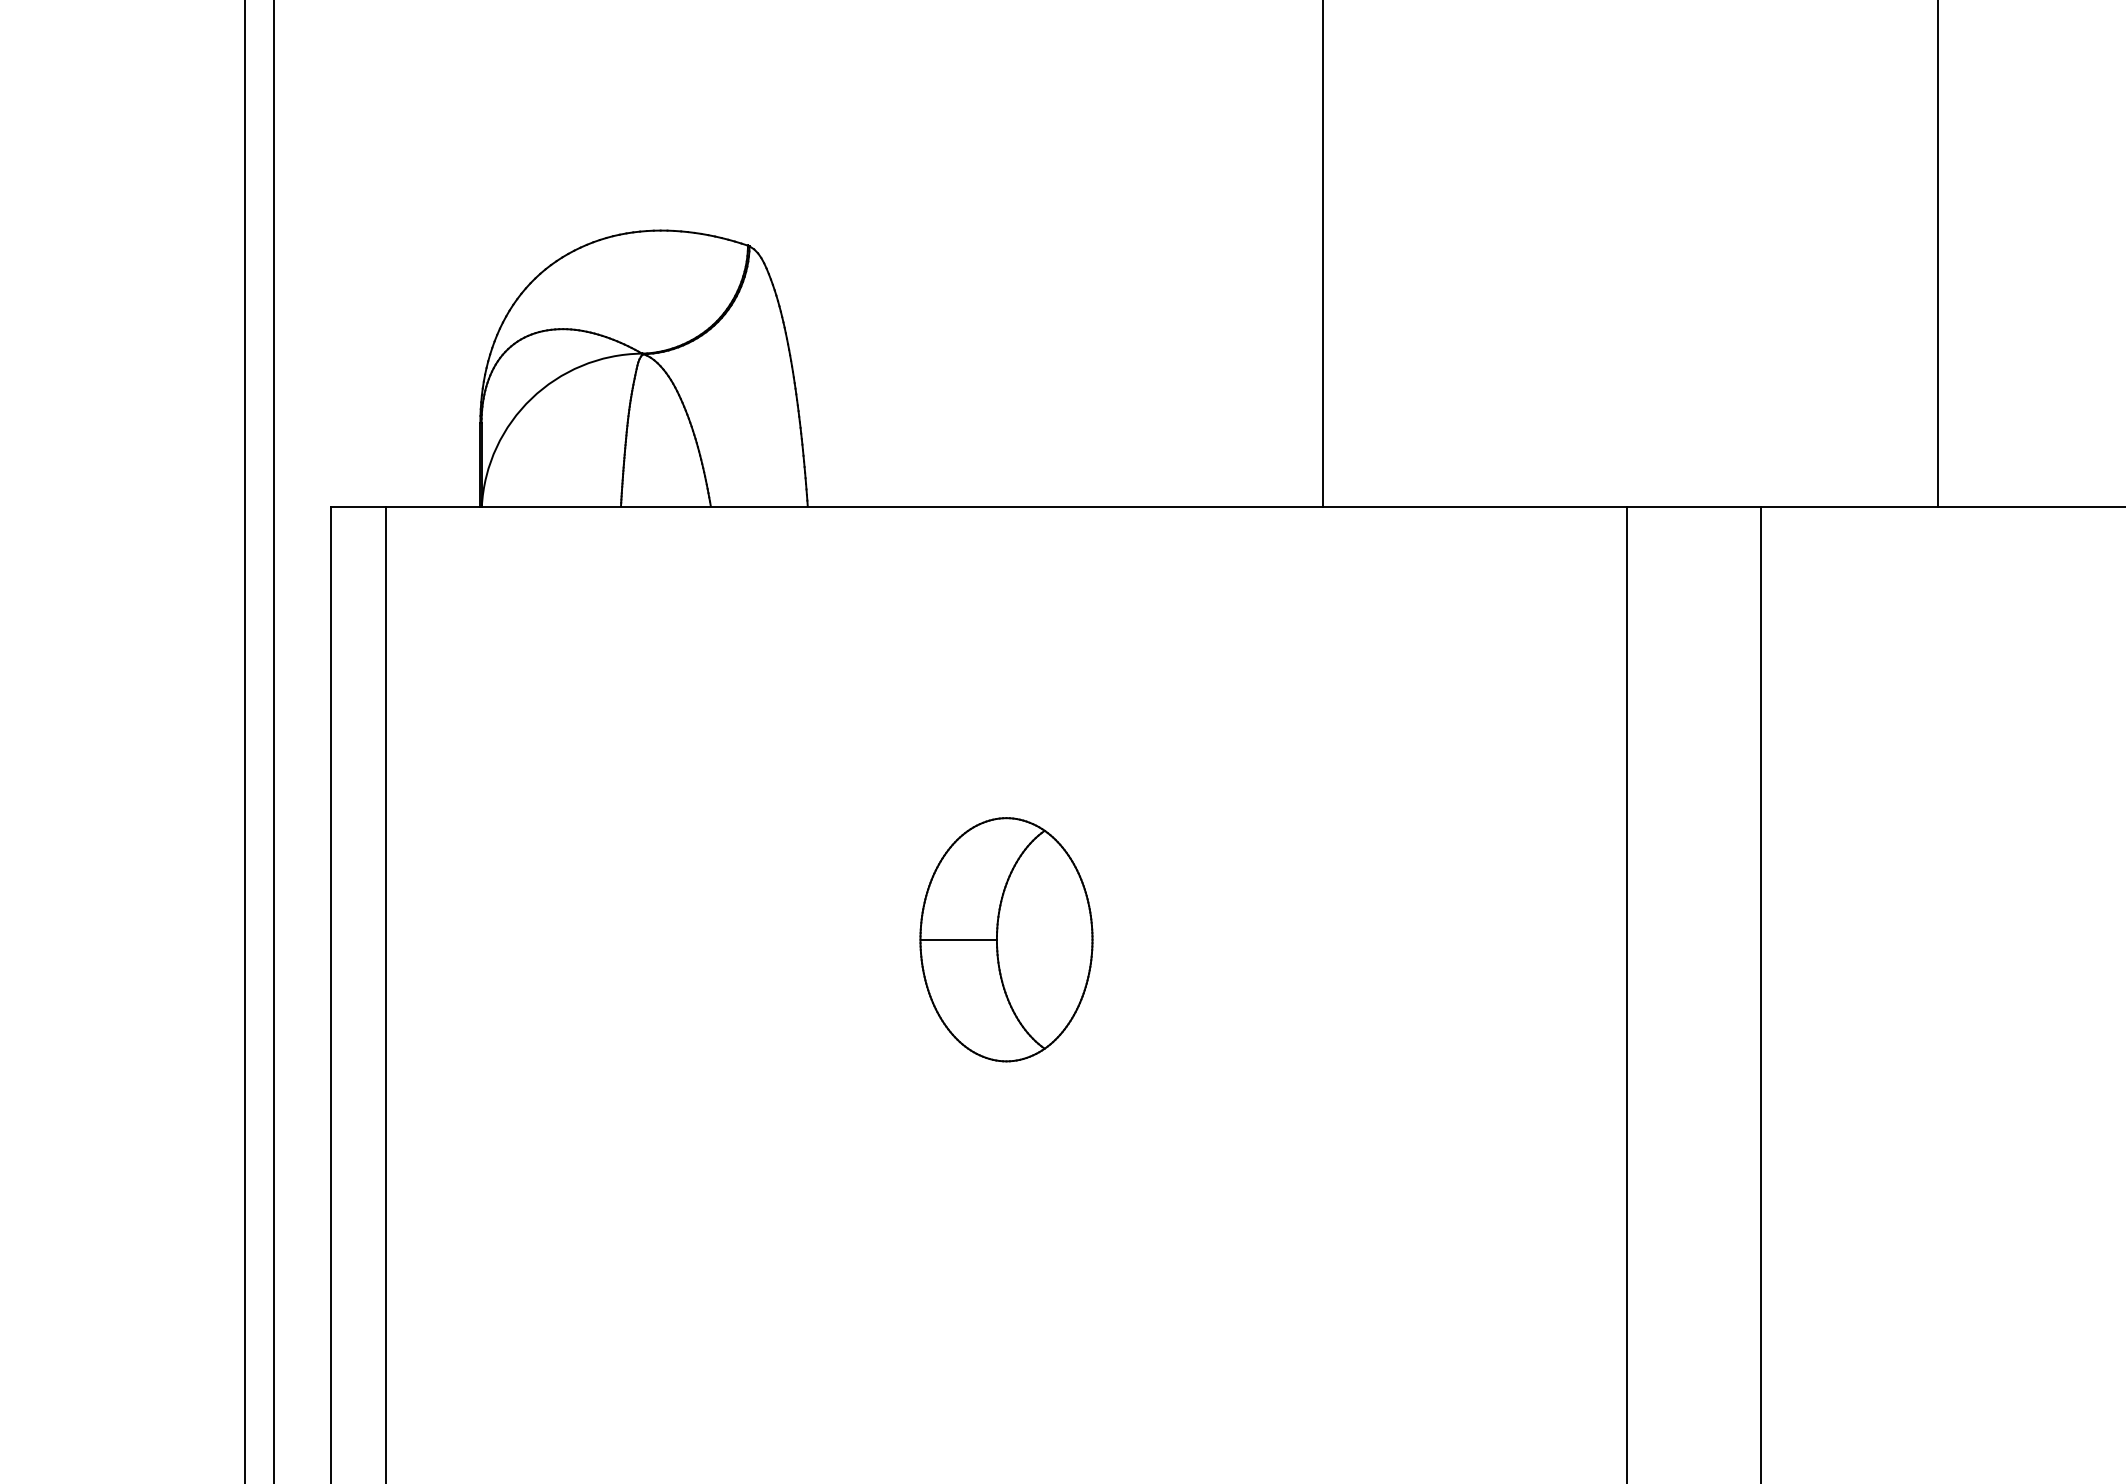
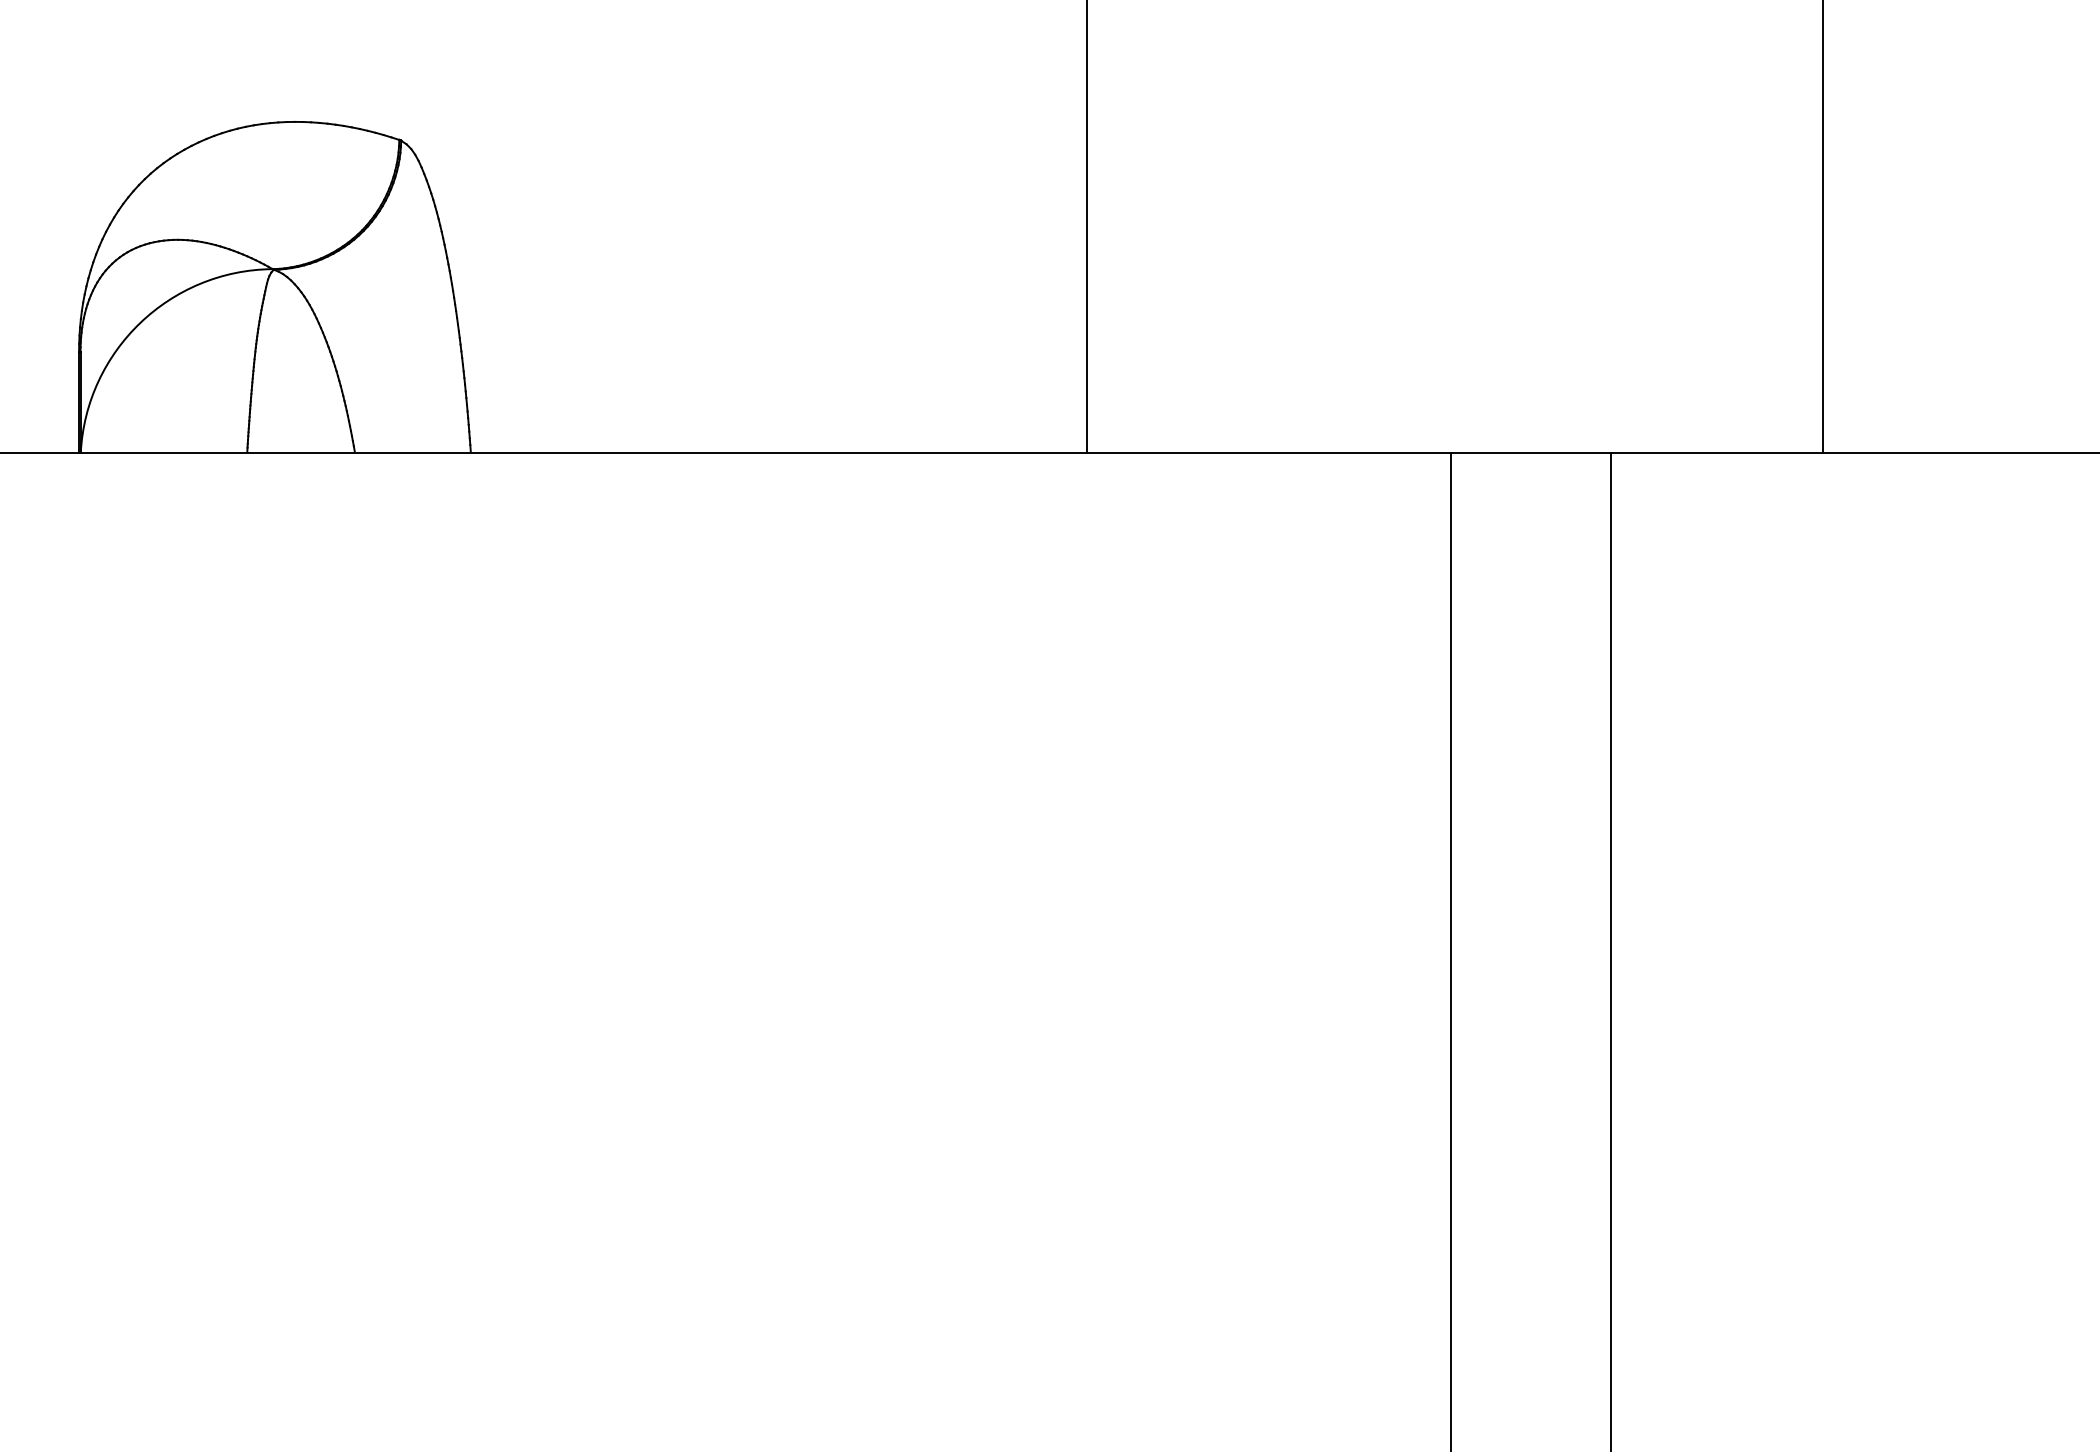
part: (1006, 939) -> (708, 970), removed

